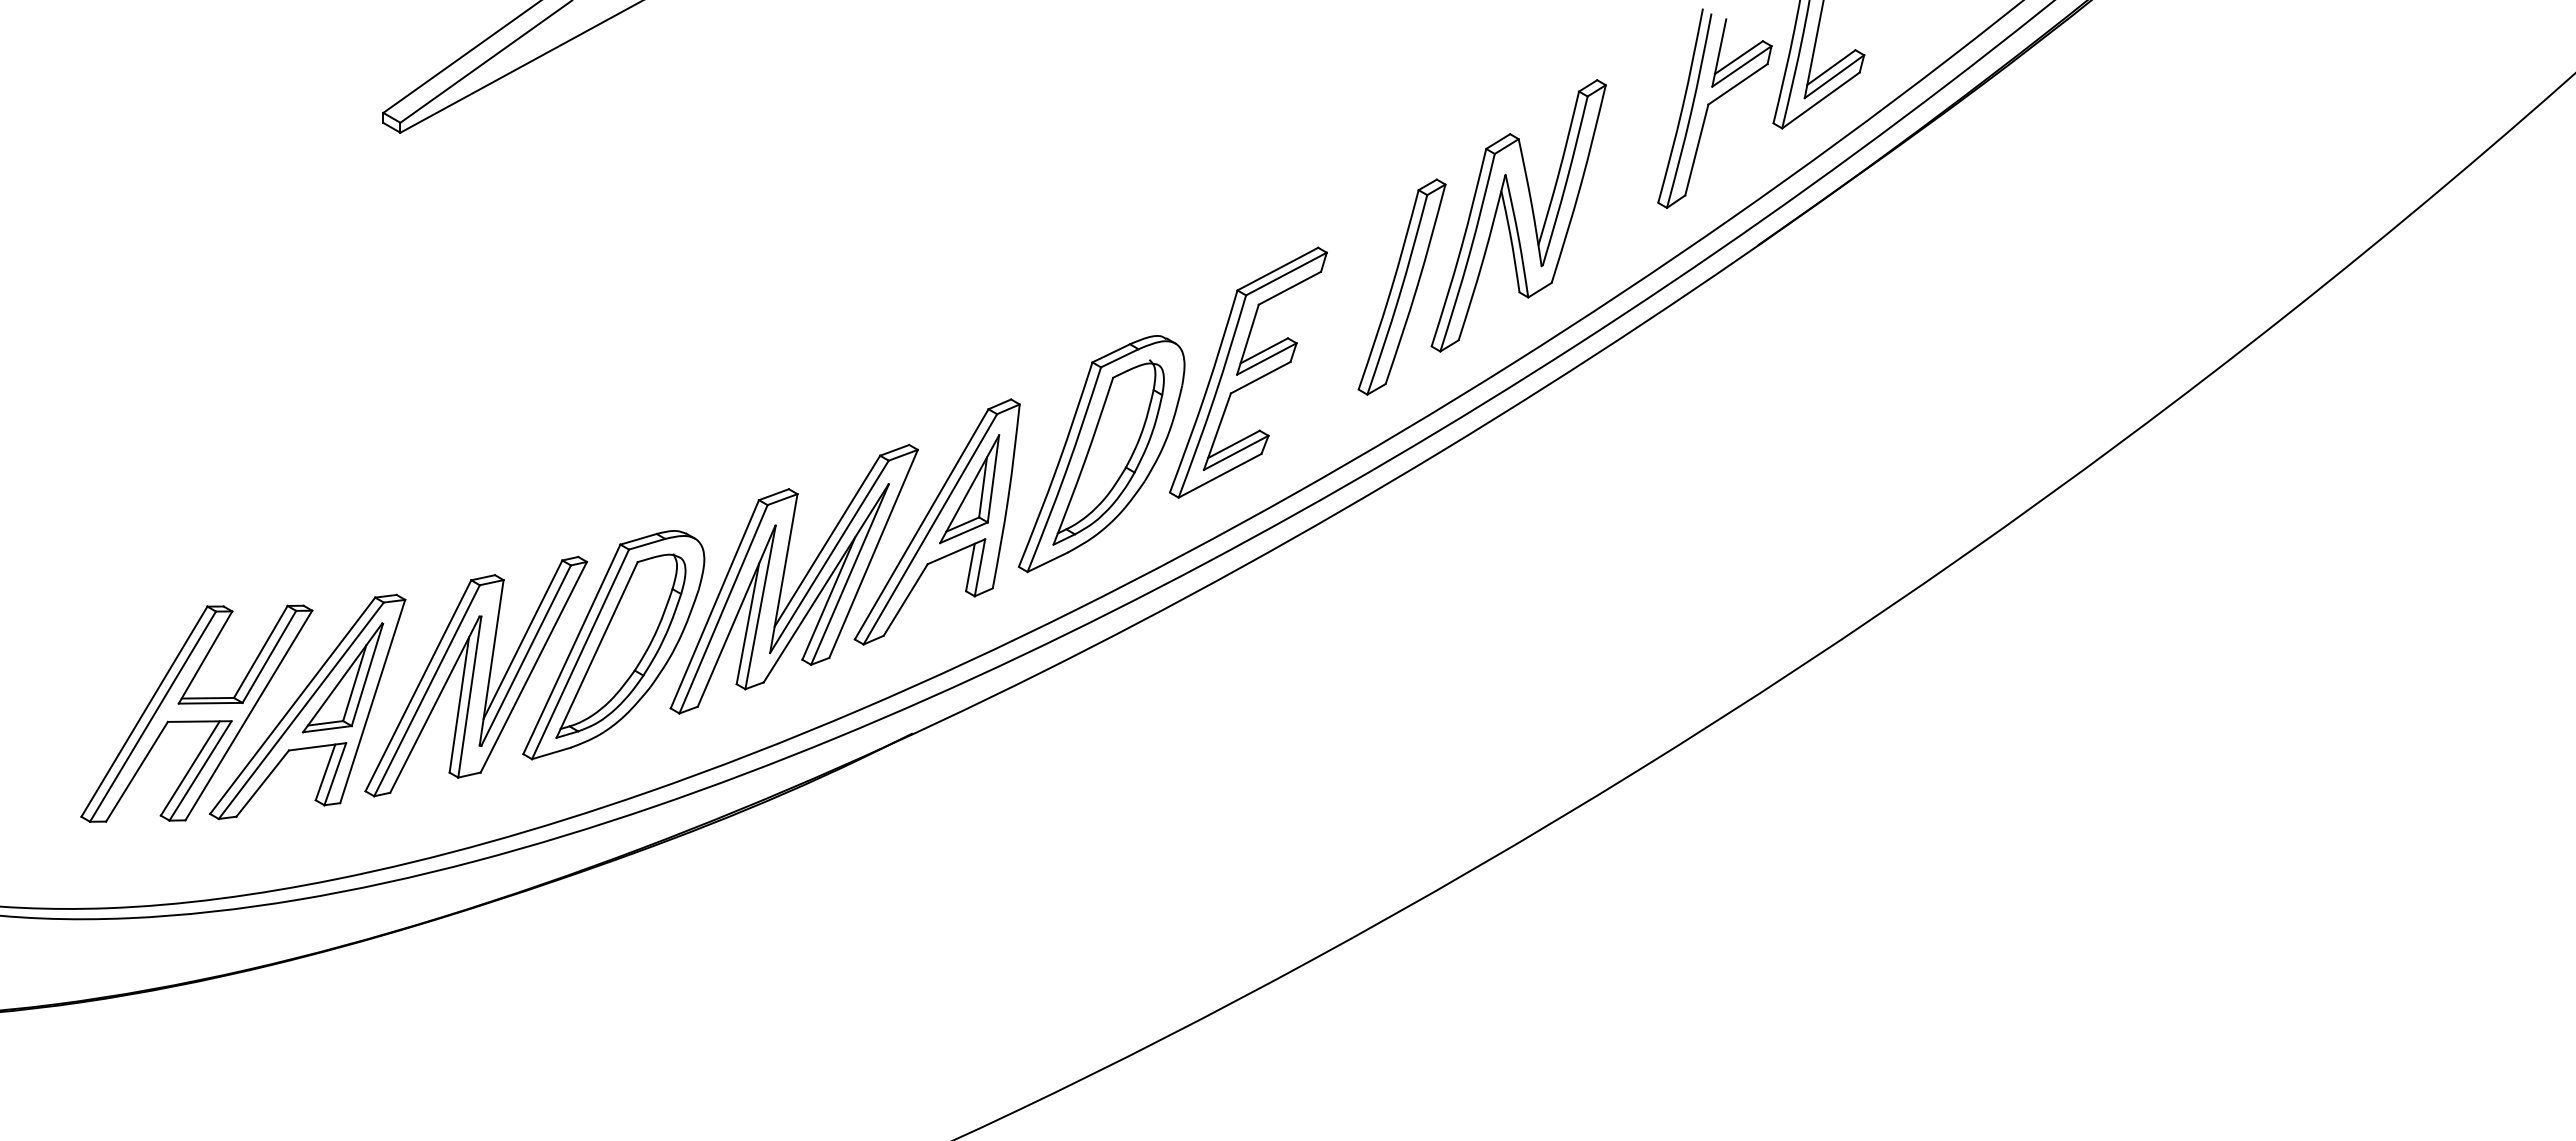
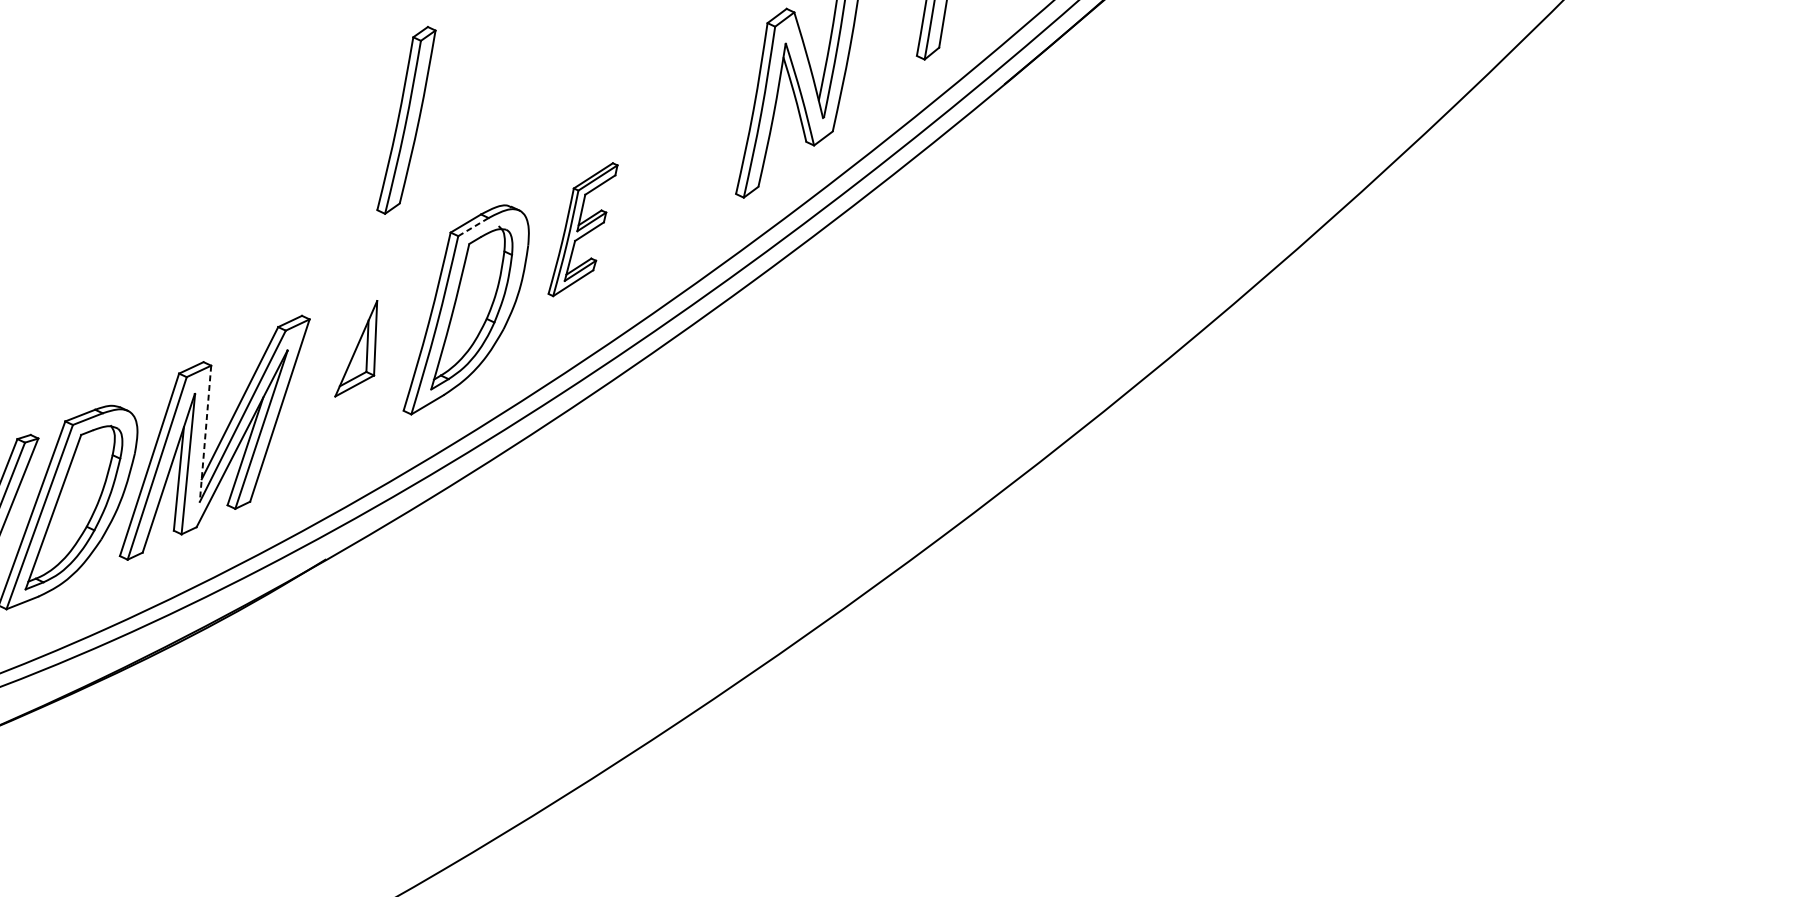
part: (1401, 286) -> (405, 119), moved
line: (1119, 358) -> (473, 227), solid -> dashed
part: (1247, 372) -> (582, 229), size x0.6
part: (936, 521) -> (330, 378), removed
line: (783, 573) -> (205, 433), solid -> dashed

